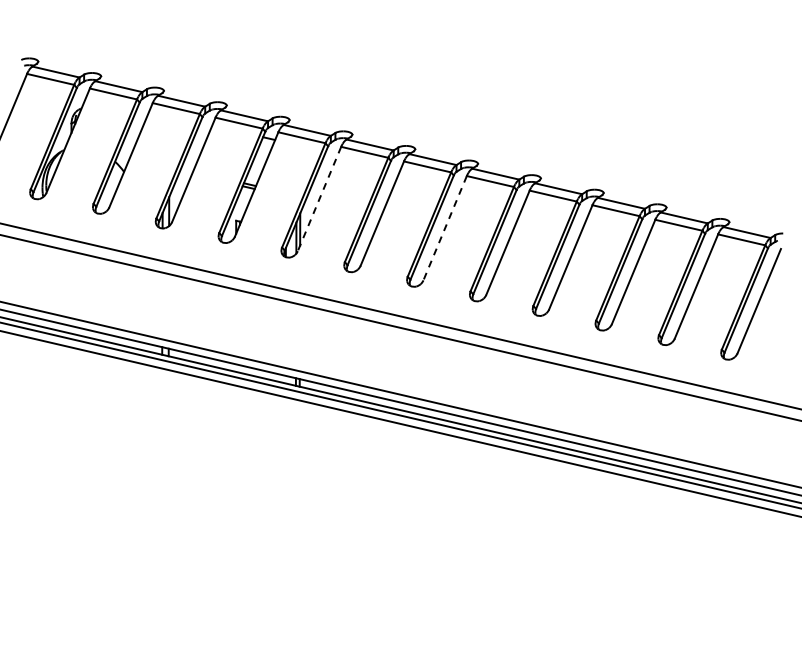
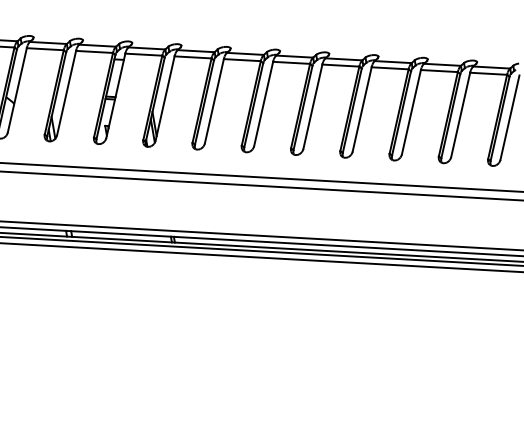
line: (319, 199) -> (165, 98), dashed -> solid
line: (444, 228) -> (263, 104), dashed -> solid

